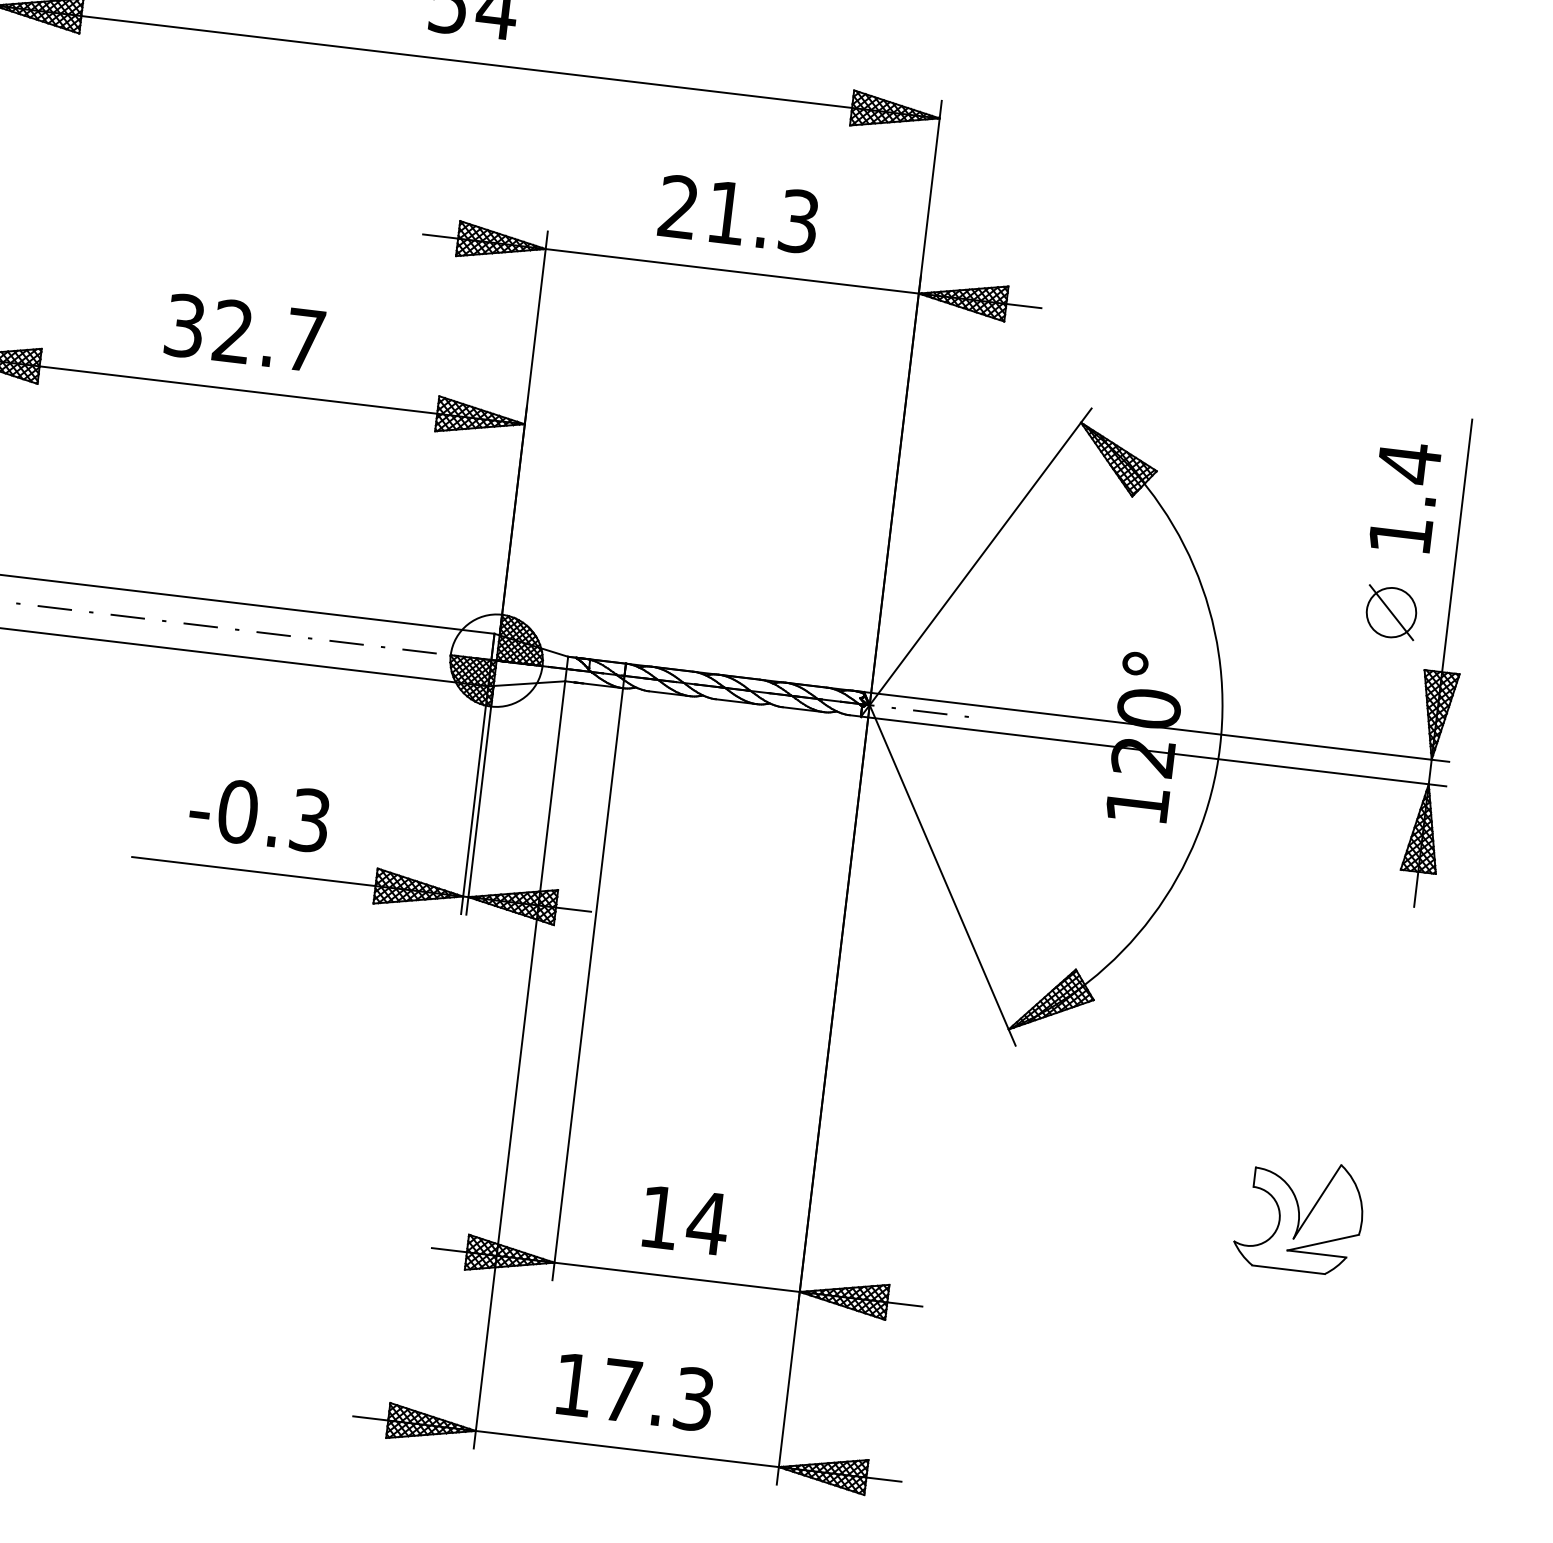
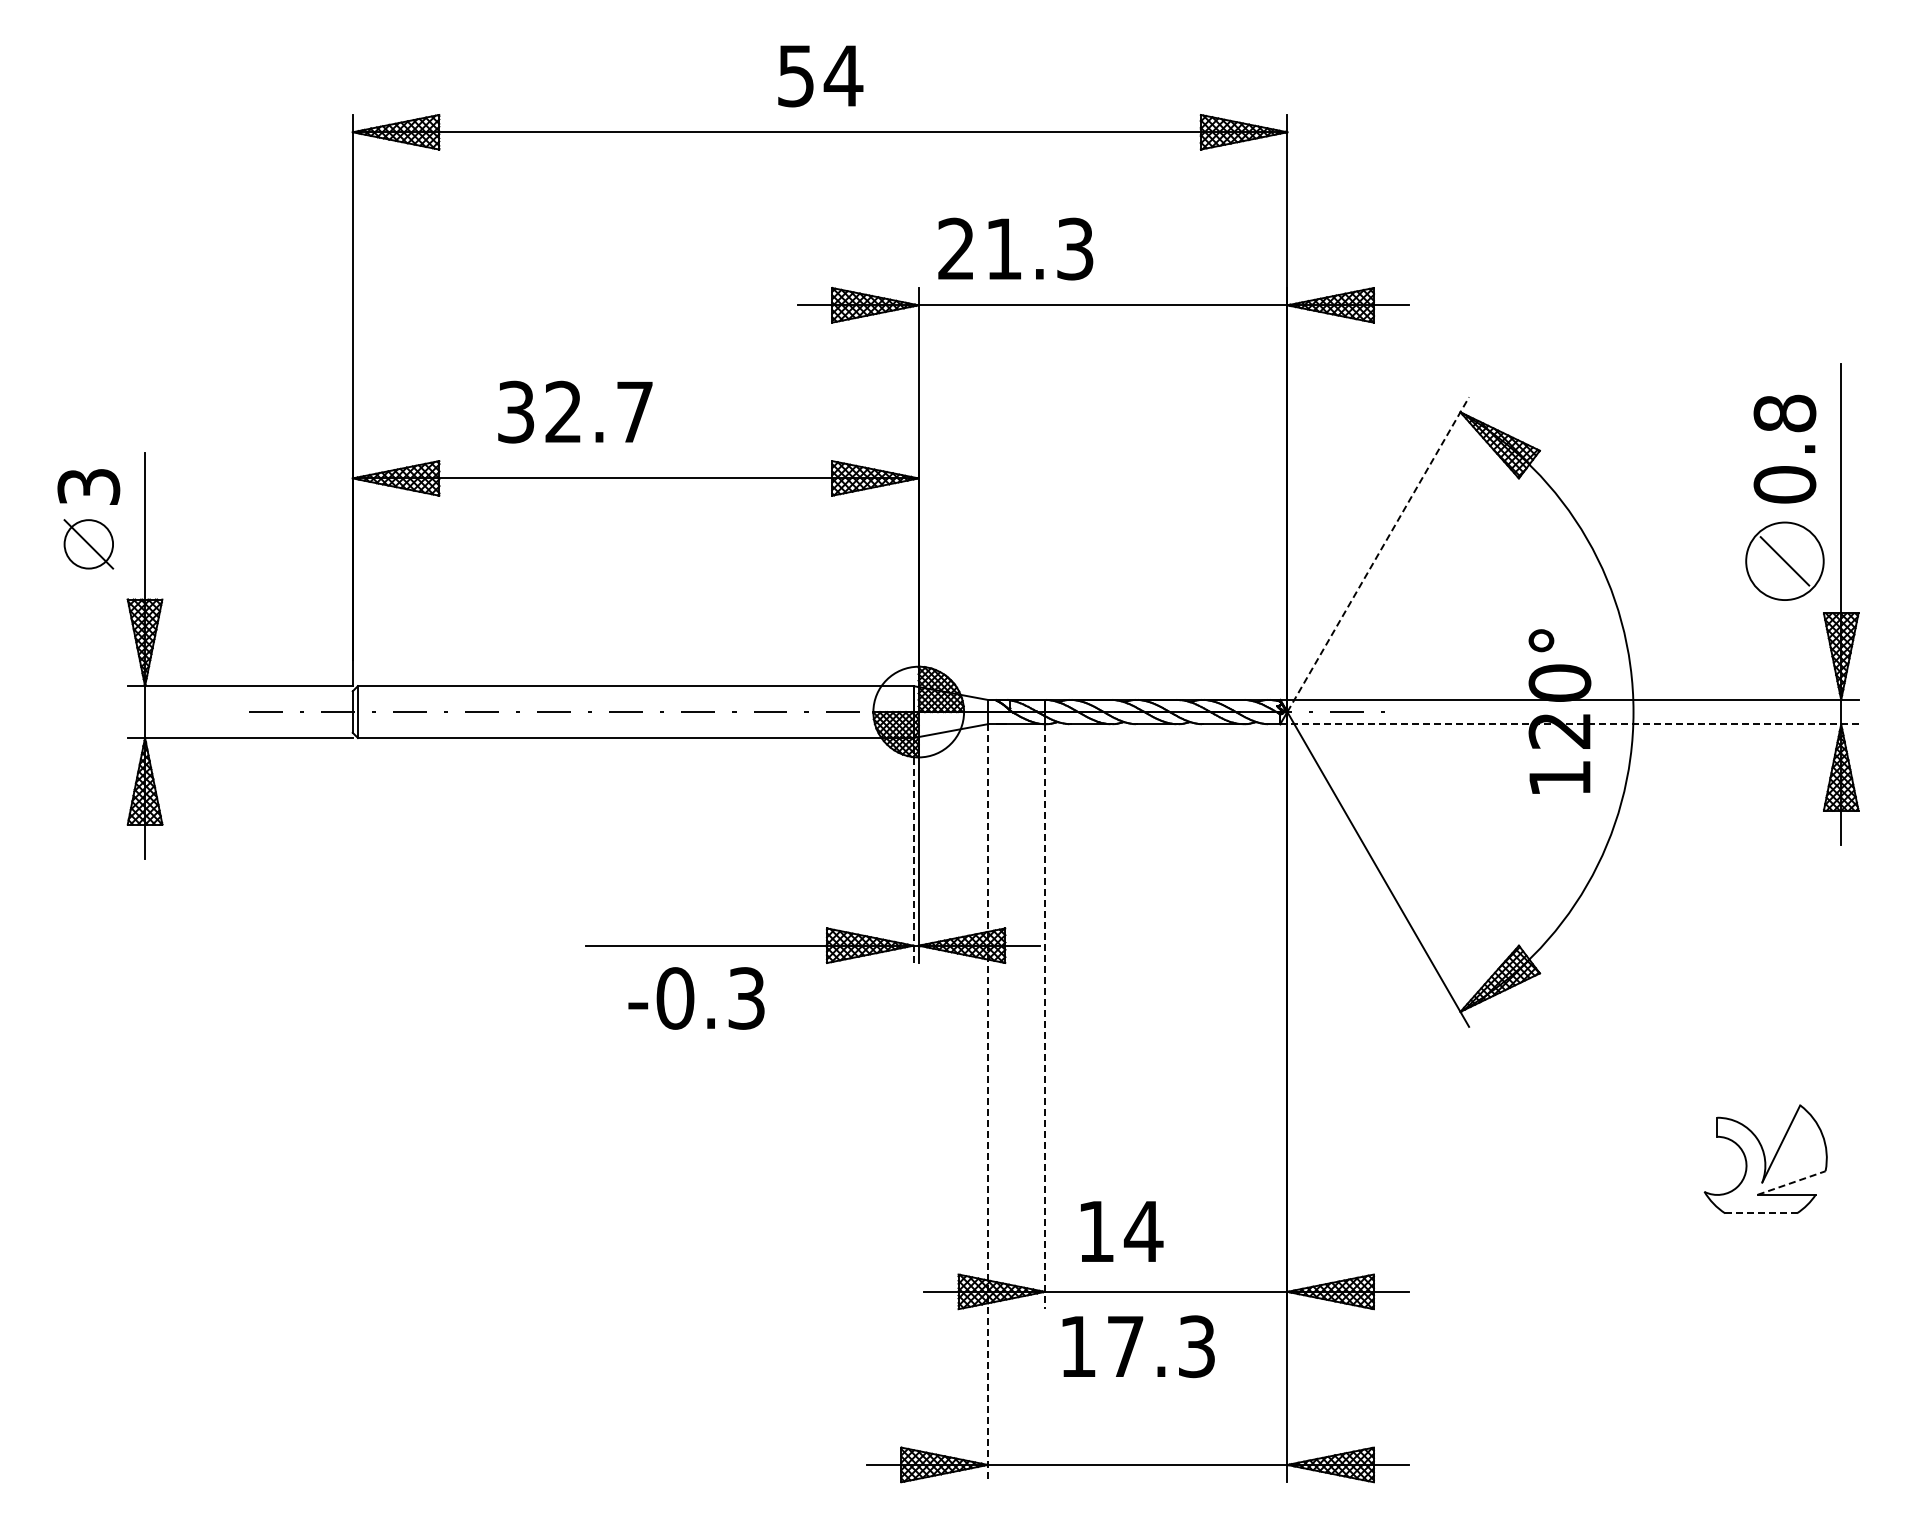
text: (738, 213) -> (1015, 248), moved
text: (245, 332) -> (575, 411), moved
text: (1404, 498) -> (1784, 448), 1.4 -> 0.8
line: (980, 556) -> (1378, 554), solid -> dashed
circle: (1391, 612) -> (1784, 561), size x1.6
line: (1153, 751) -> (1569, 724), solid -> dashed
line: (474, 800) -> (913, 850), solid -> dashed
text: (259, 814) -> (696, 998), moved
line: (588, 985) -> (1045, 1017), solid -> dashed
line: (519, 1065) -> (987, 1103), solid -> dashed
text: (685, 1220) -> (1121, 1231), moved
line: (1323, 1243) -> (1791, 1183), solid -> dashed
line: (1289, 1269) -> (1761, 1213), solid -> dashed
text: (635, 1392) -> (1138, 1346), moved

